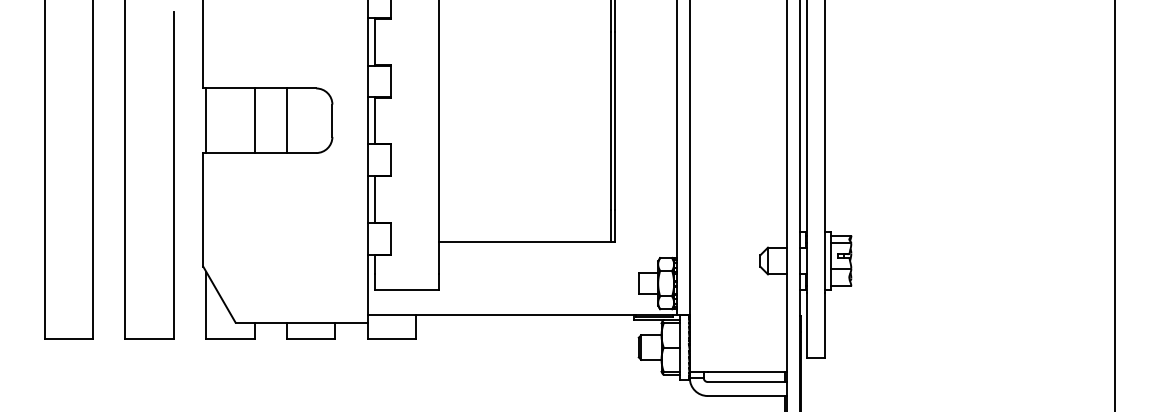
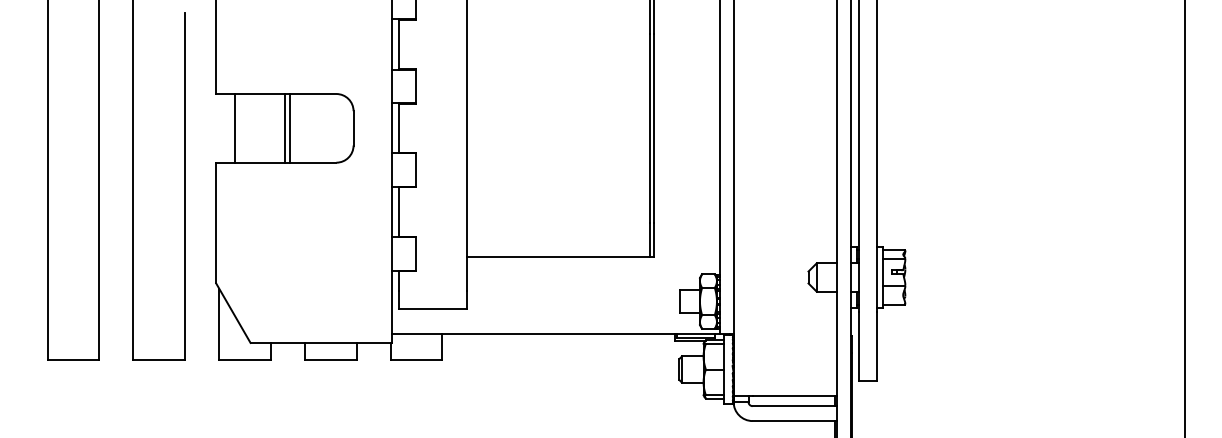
line: (206, 120) -> (235, 128), moved
line: (254, 120) -> (284, 128), moved
line: (286, 120) -> (289, 128), moved

